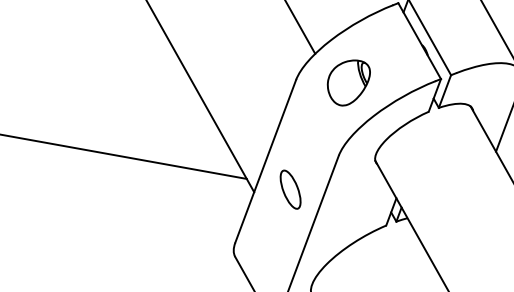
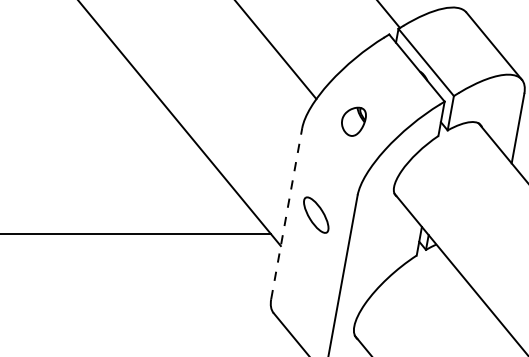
part: (347, 82) -> (353, 121), size x0.6
line: (265, 161) -> (286, 213), solid -> dashed
part: (290, 189) -> (316, 214), moved

